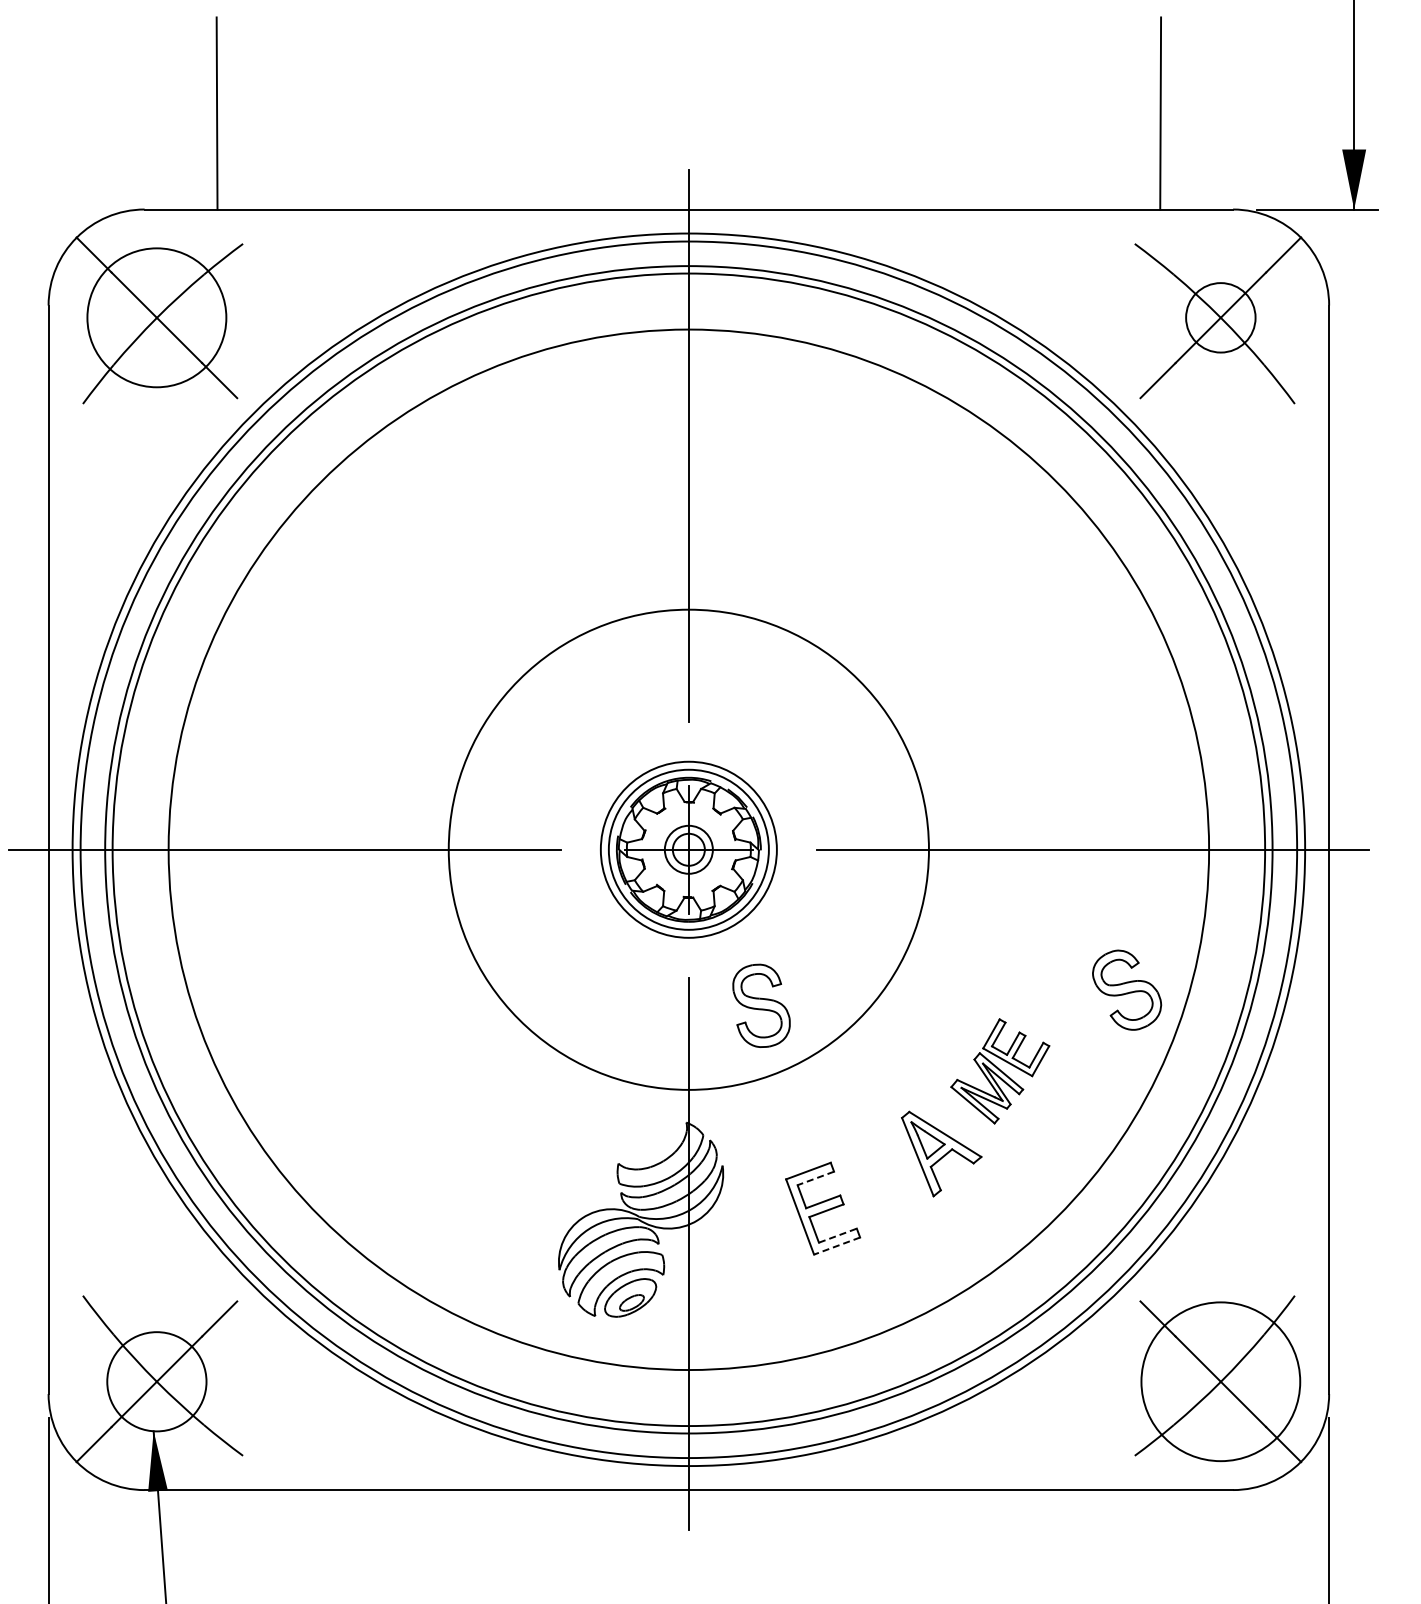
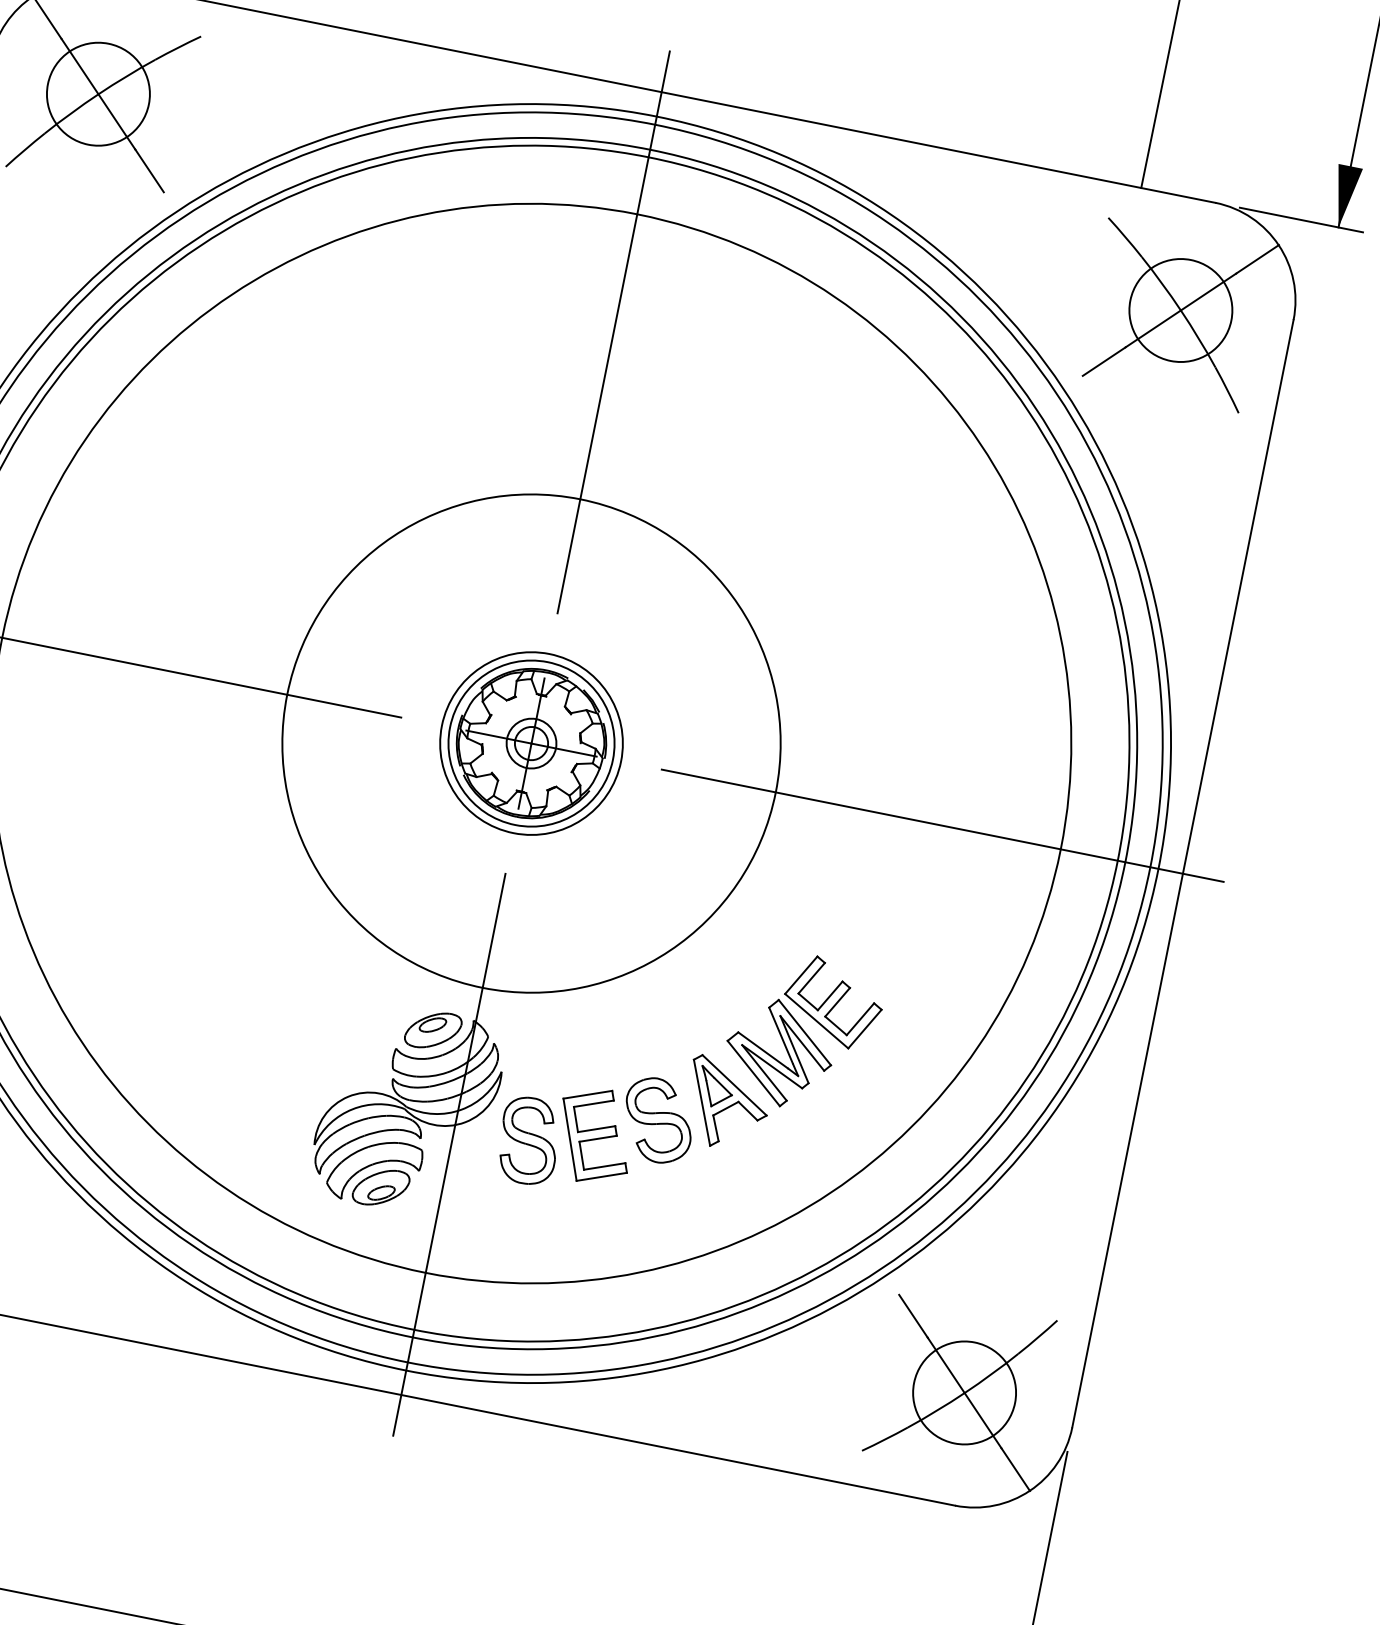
circle: (156, 317) -> (98, 93), size x0.71
circle: (1220, 317) -> (1180, 310), size x1.43
part: (1127, 989) -> (659, 1120), moved
part: (761, 1005) -> (529, 1140), moved
part: (1000, 1071) -> (803, 1032), size x1.43
part: (649, 1139) -> (432, 1030), added
line: (815, 1178) -> (593, 1103), dashed -> solid
line: (838, 1235) -> (605, 1166), dashed -> solid
line: (837, 1246) -> (602, 1177), dashed -> solid
circle: (1220, 1381) -> (964, 1392), size x0.62

